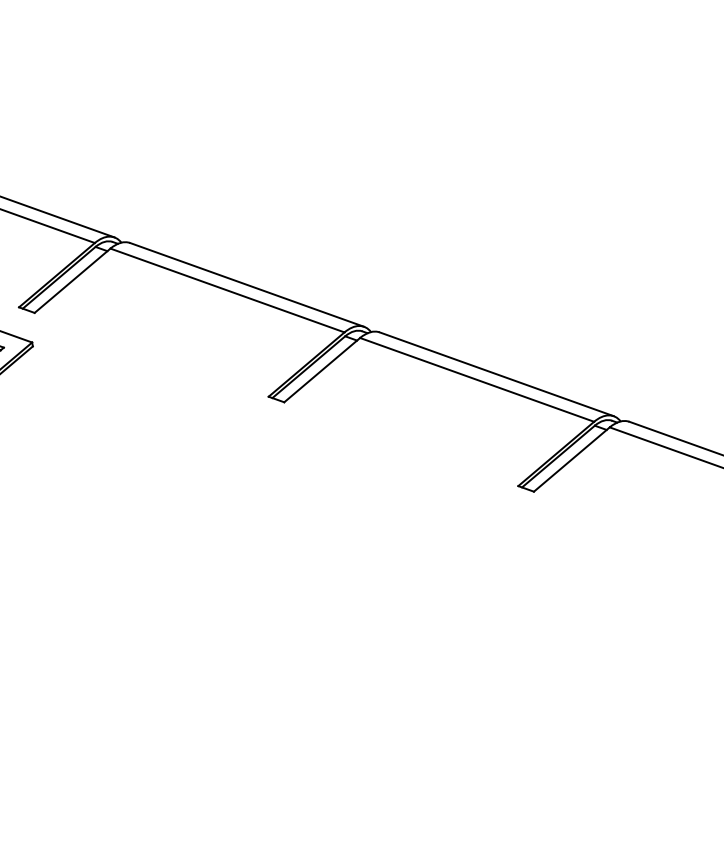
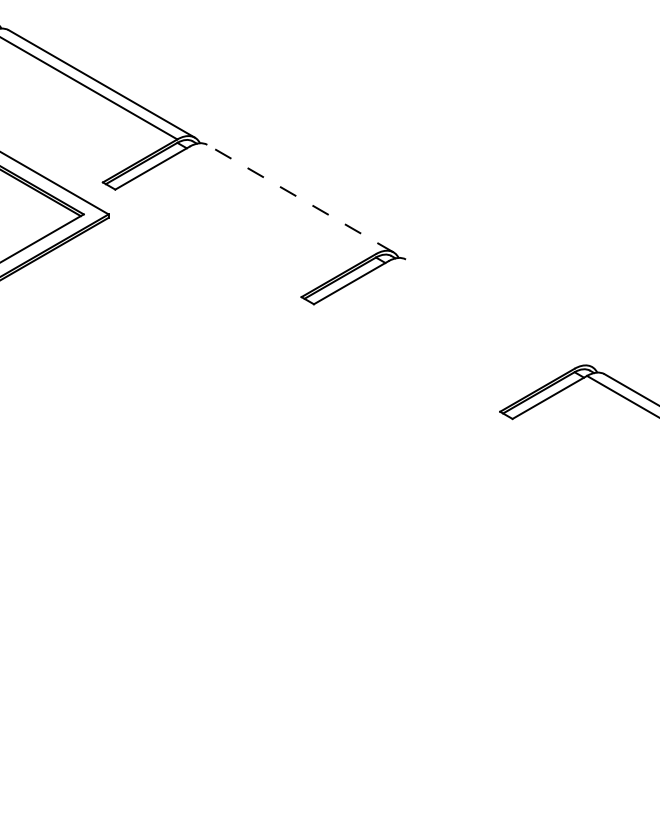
line: (247, 284) -> (300, 198), solid -> dashed
line: (227, 290) -> (282, 200), removed
line: (496, 374) -> (498, 313), removed
line: (476, 379) -> (481, 314), removed

